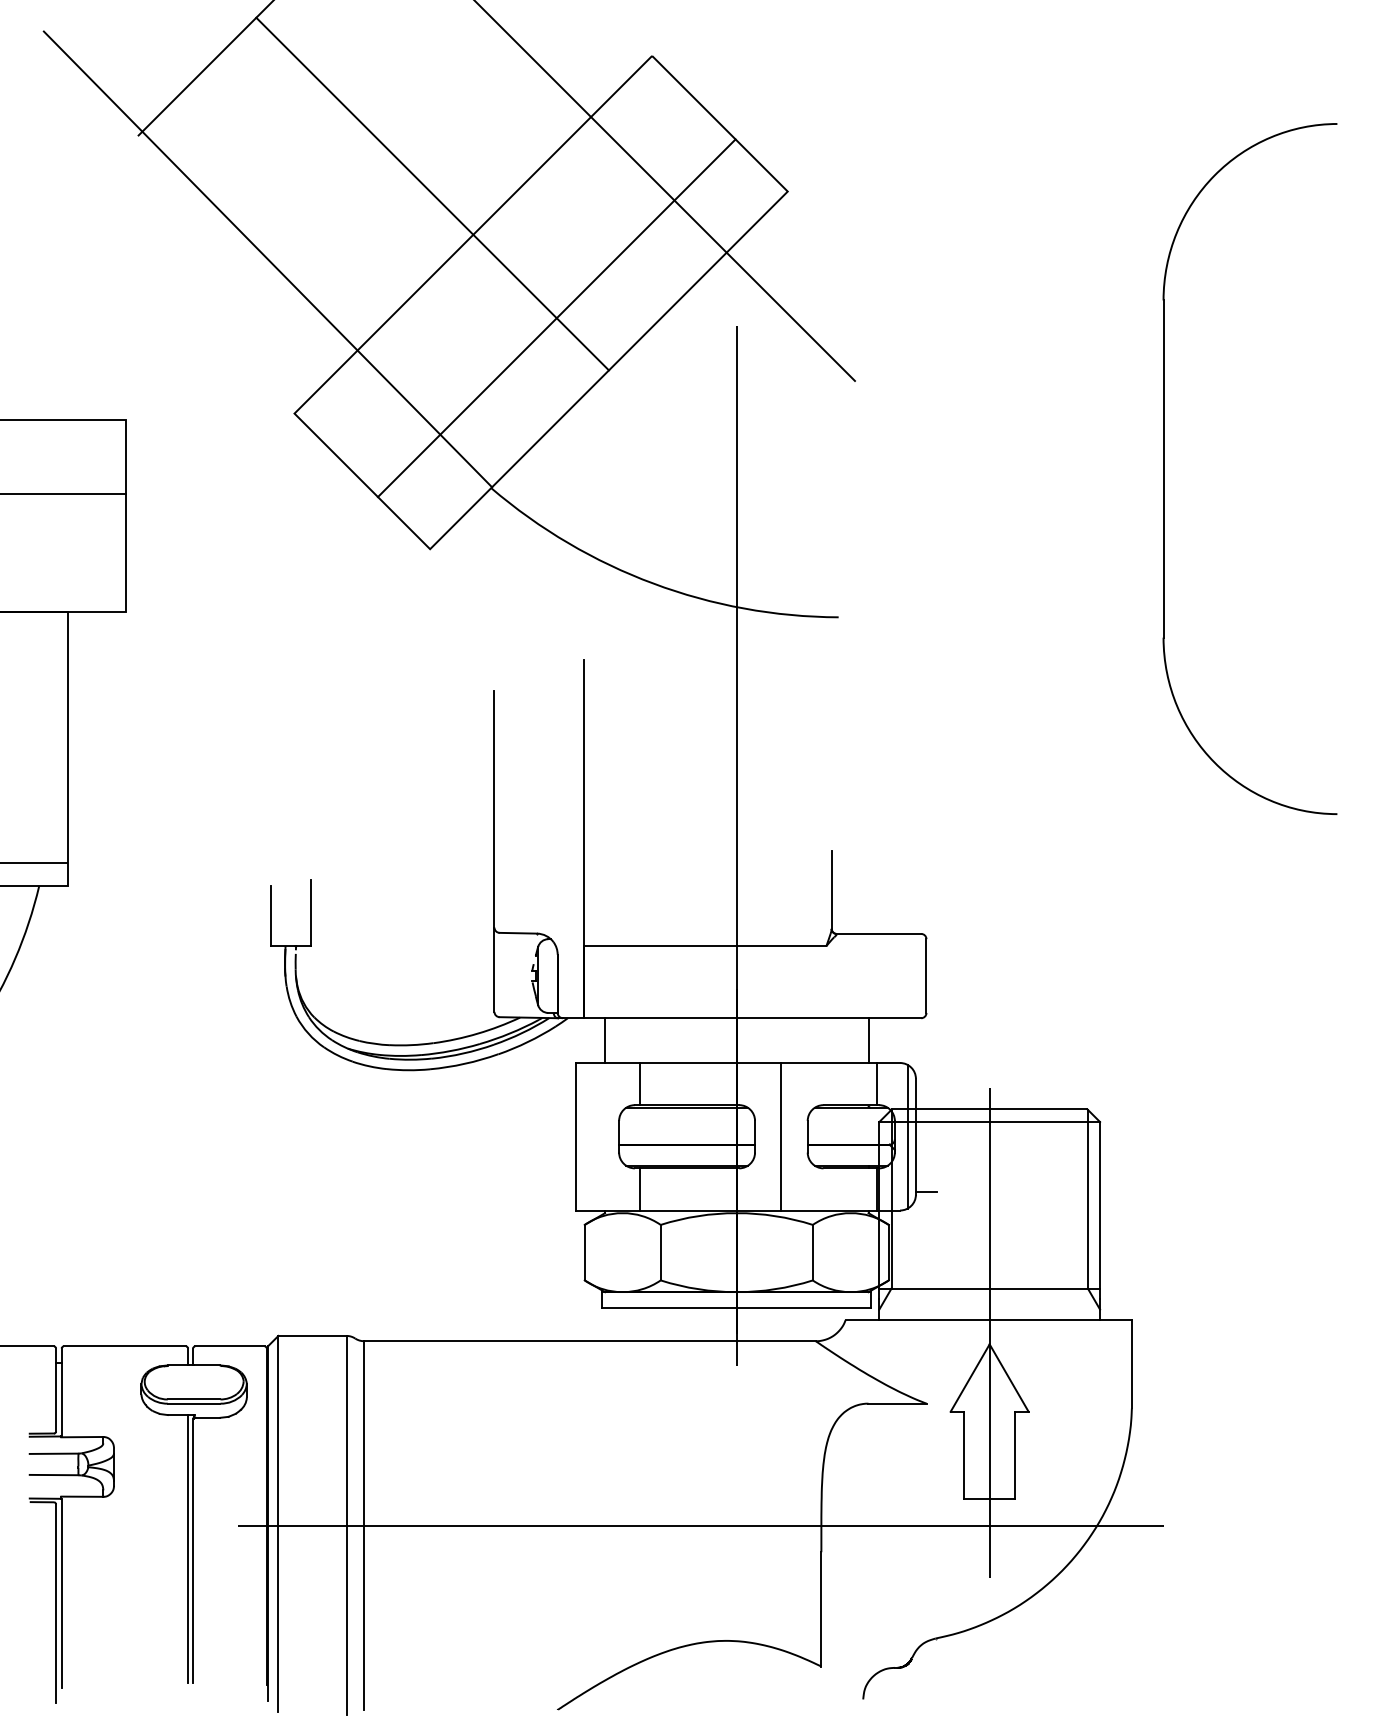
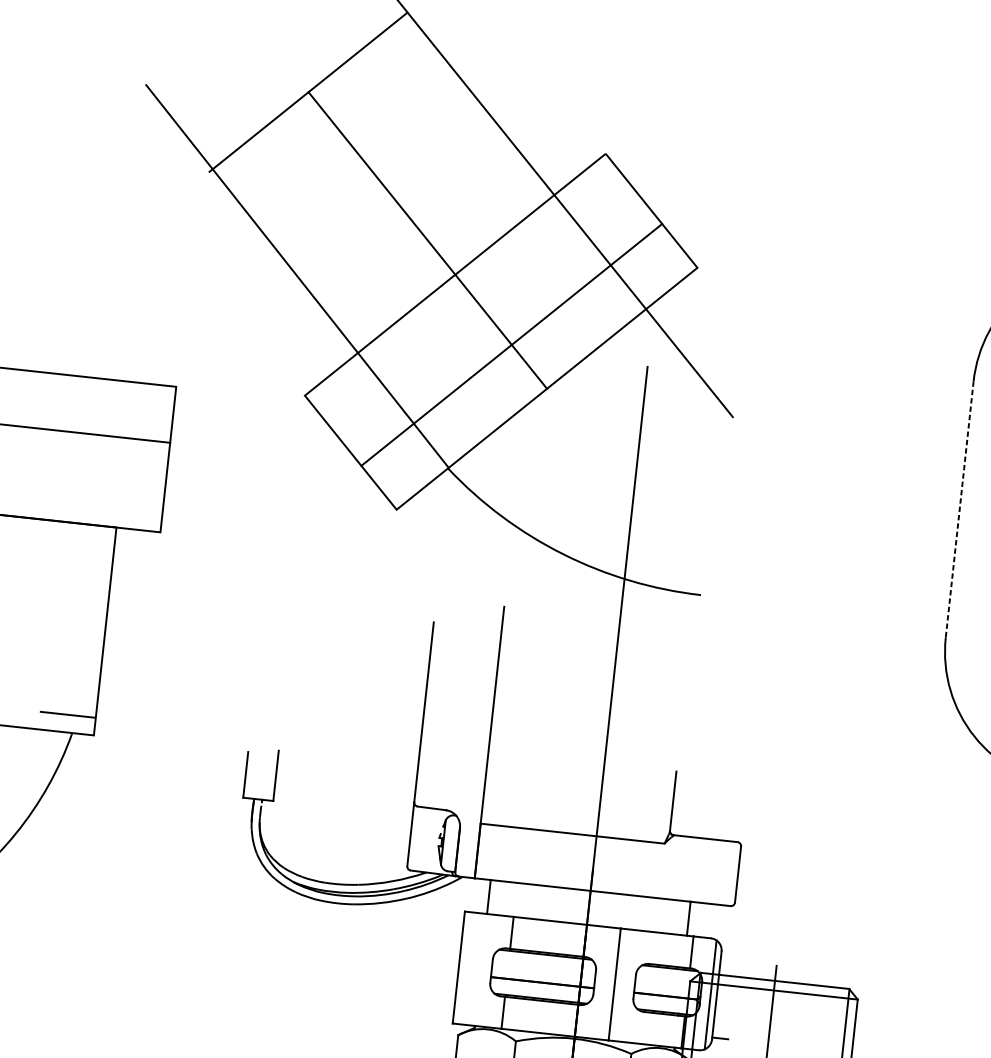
line: (1163, 469) -> (959, 509), solid -> dashed

